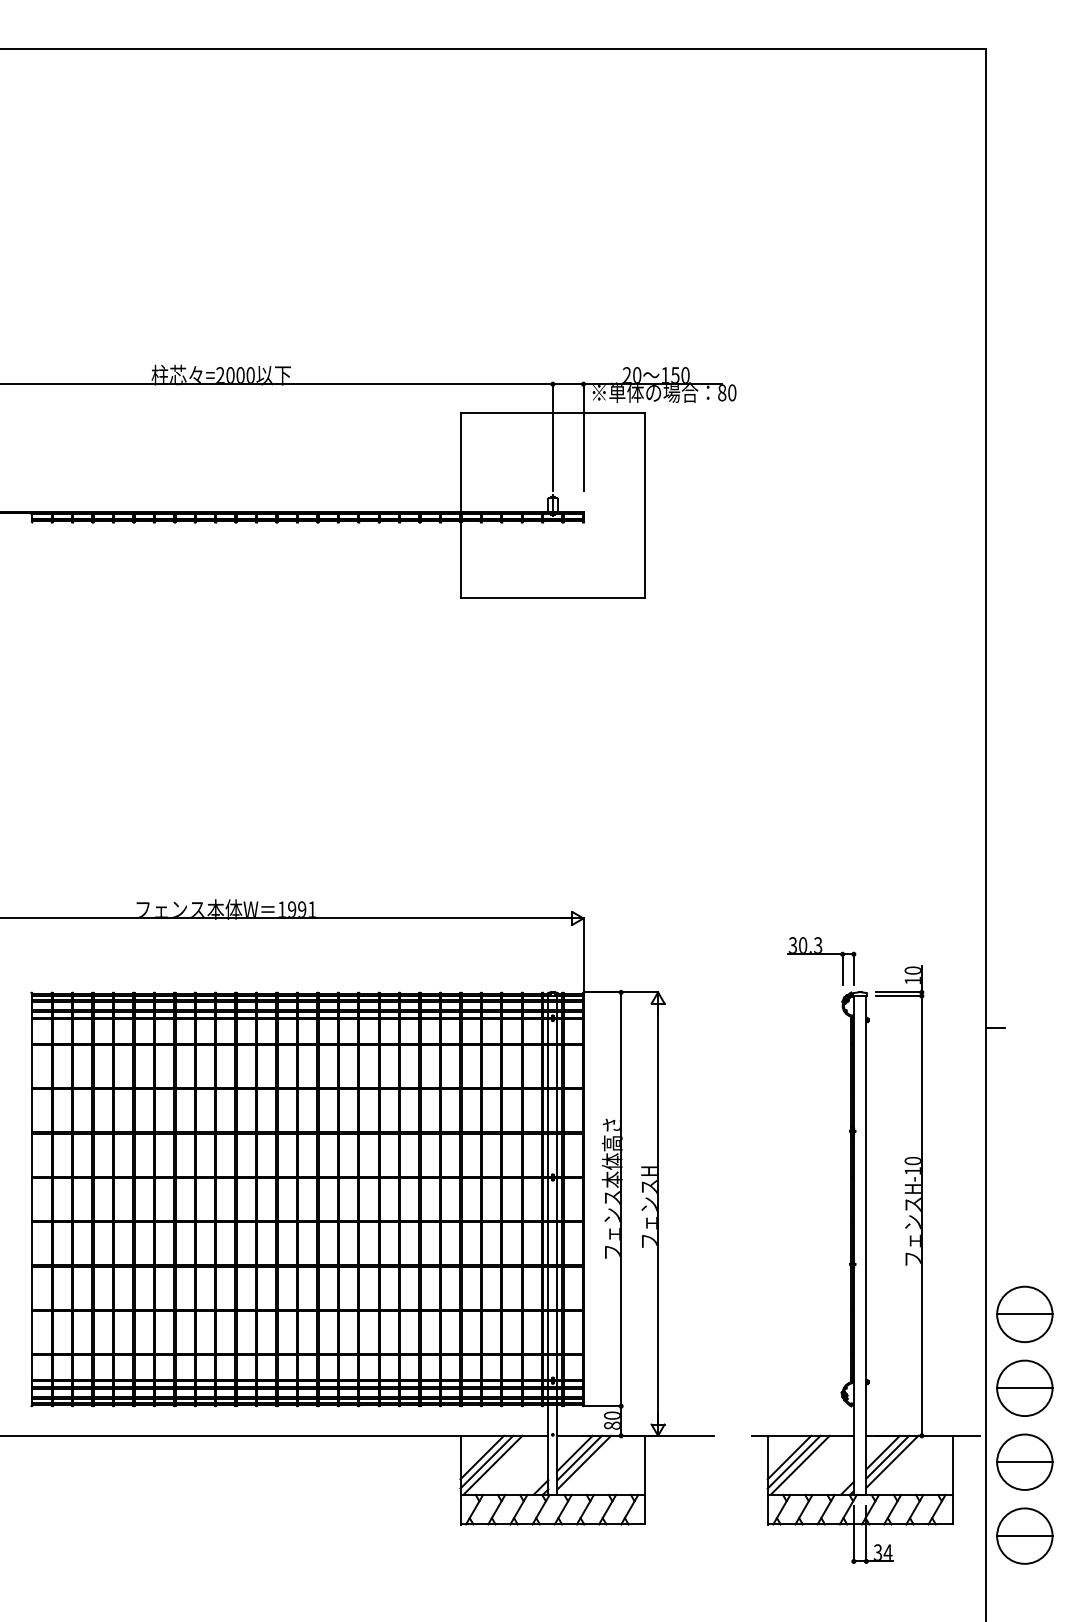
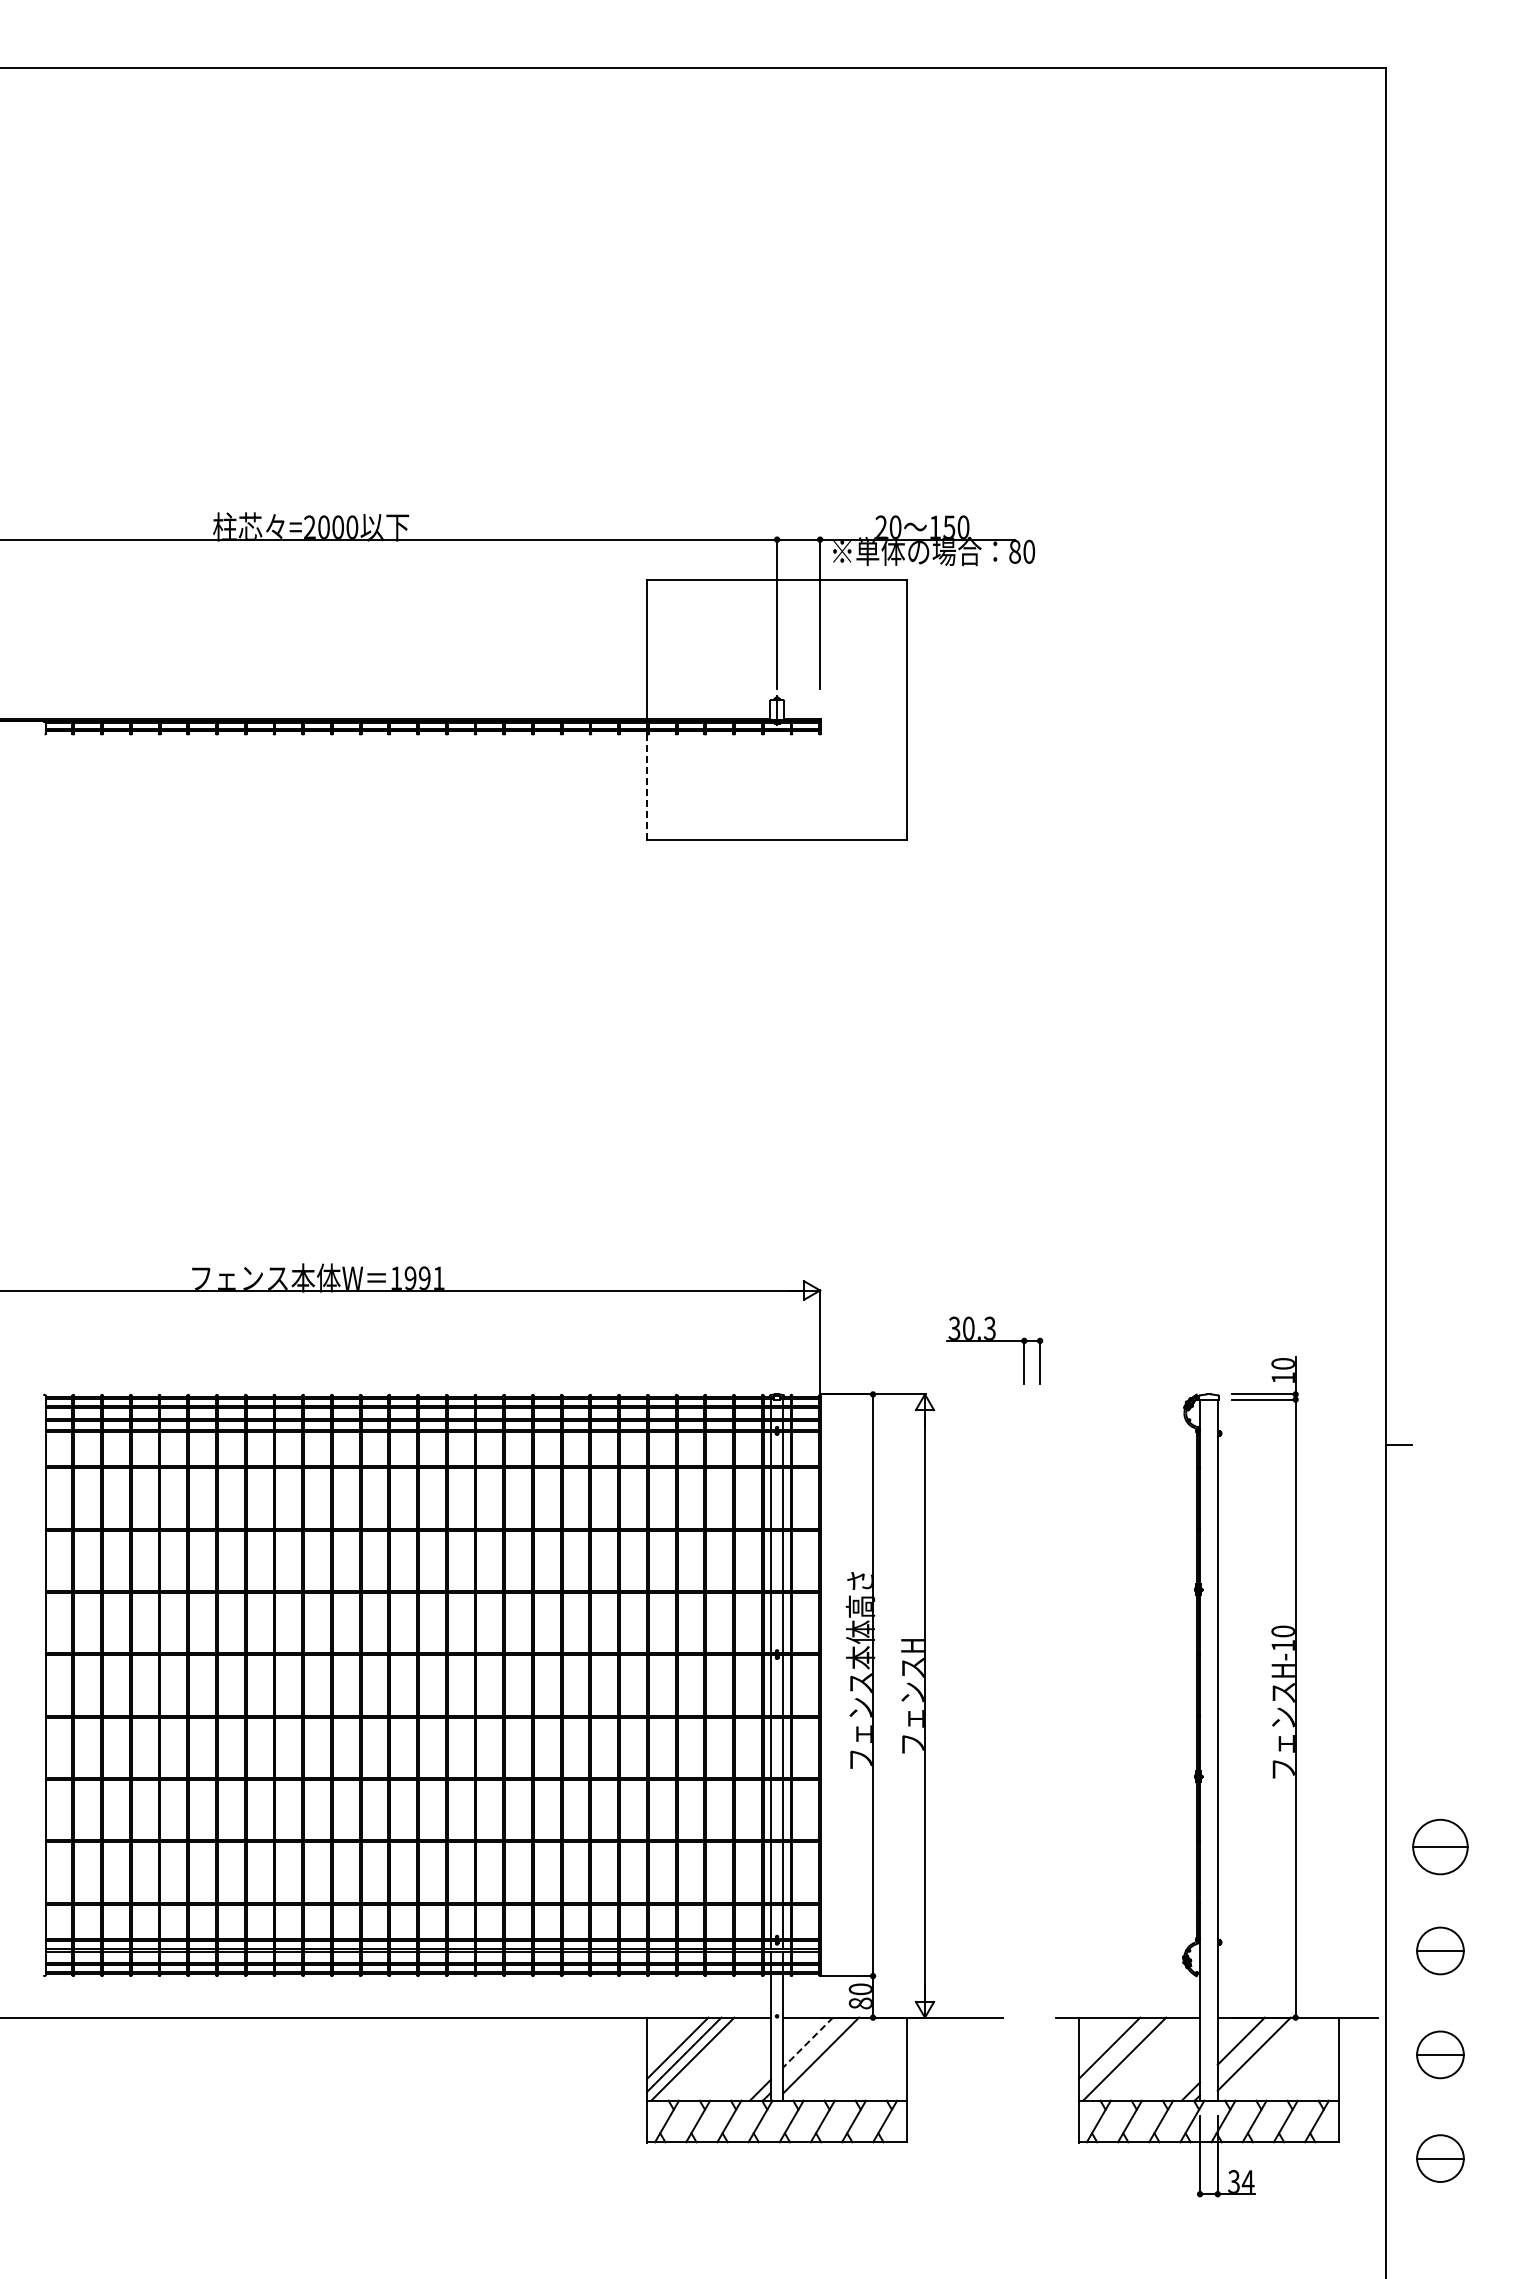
line: (460, 560) -> (647, 787), solid -> dashed
part: (821, 954) -> (994, 1341), moved
part: (1024, 1314) -> (1440, 1846), size x0.7
part: (1024, 1388) -> (1440, 1950), size x0.6
line: (574, 1453) -> (807, 2042), solid -> dashed
line: (579, 1457) -> (814, 2048), removed
line: (887, 1457) -> (1247, 2047), removed
line: (794, 1462) -> (1116, 2054), removed
part: (1024, 1462) -> (1440, 2054), size x0.6
part: (1024, 1536) -> (1440, 2158), size x0.6

